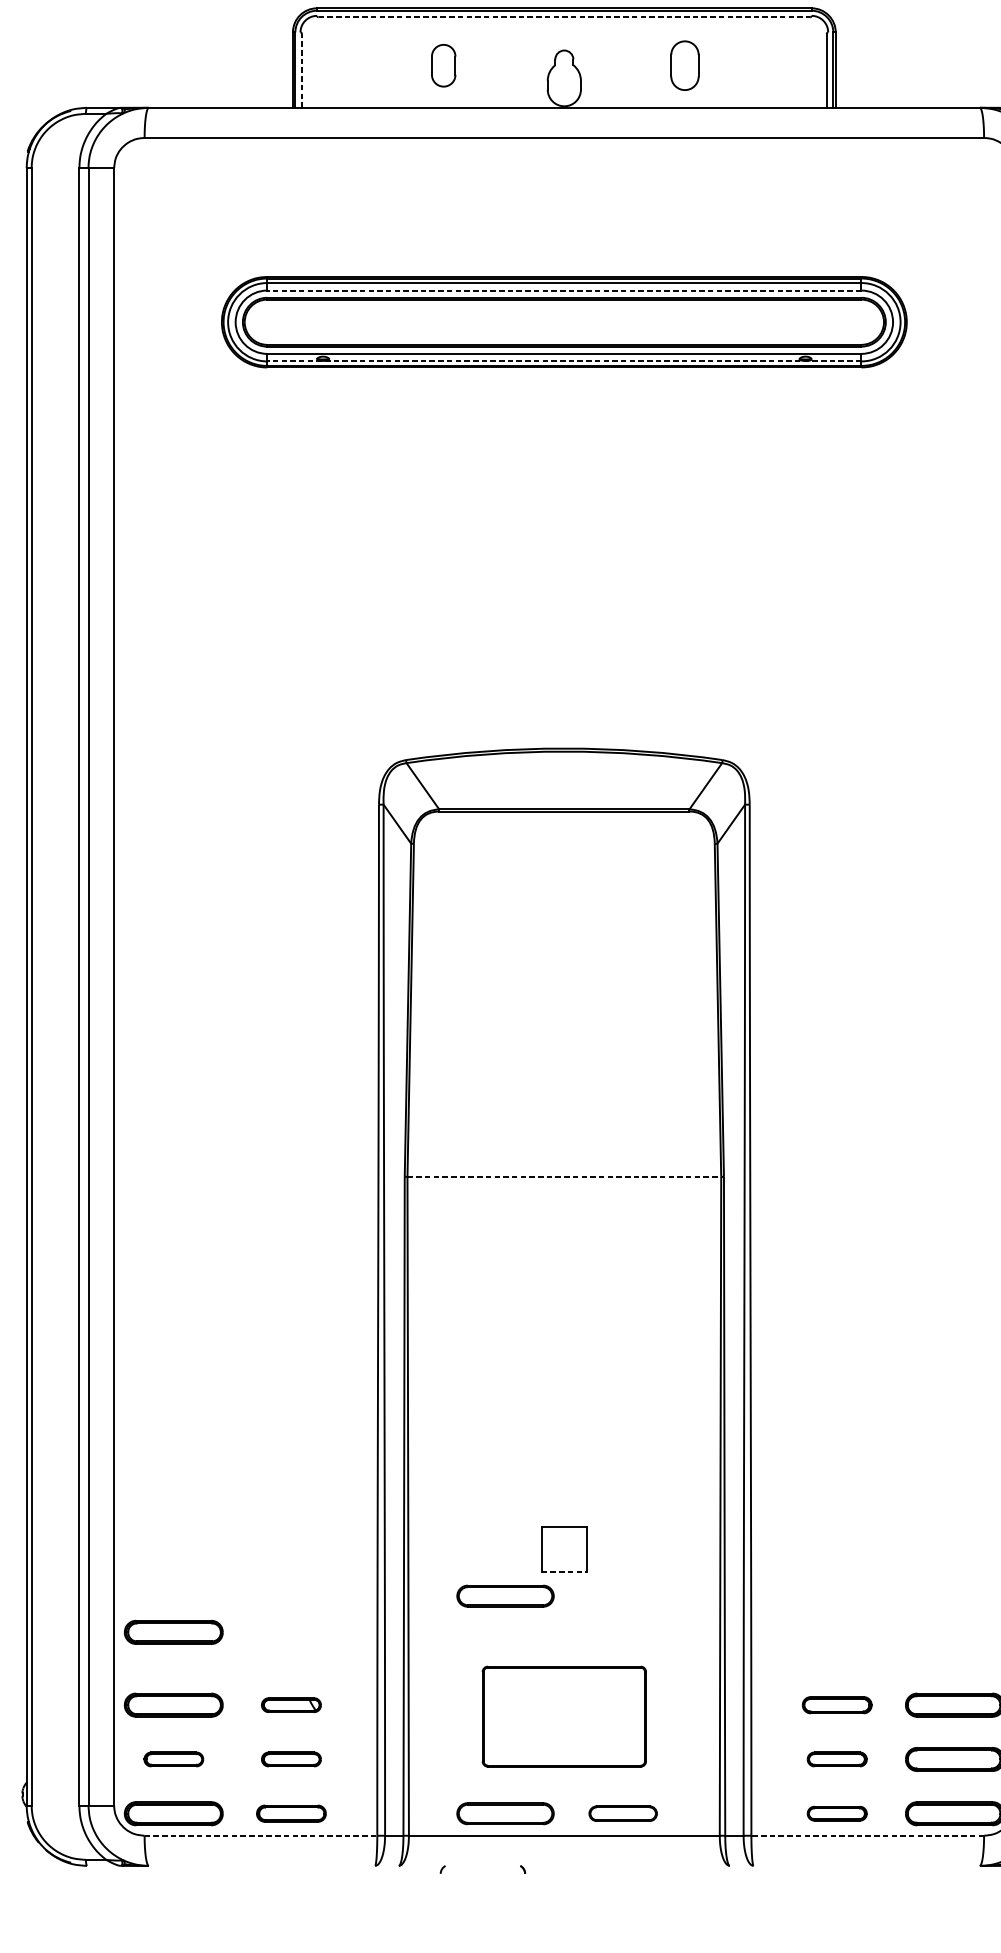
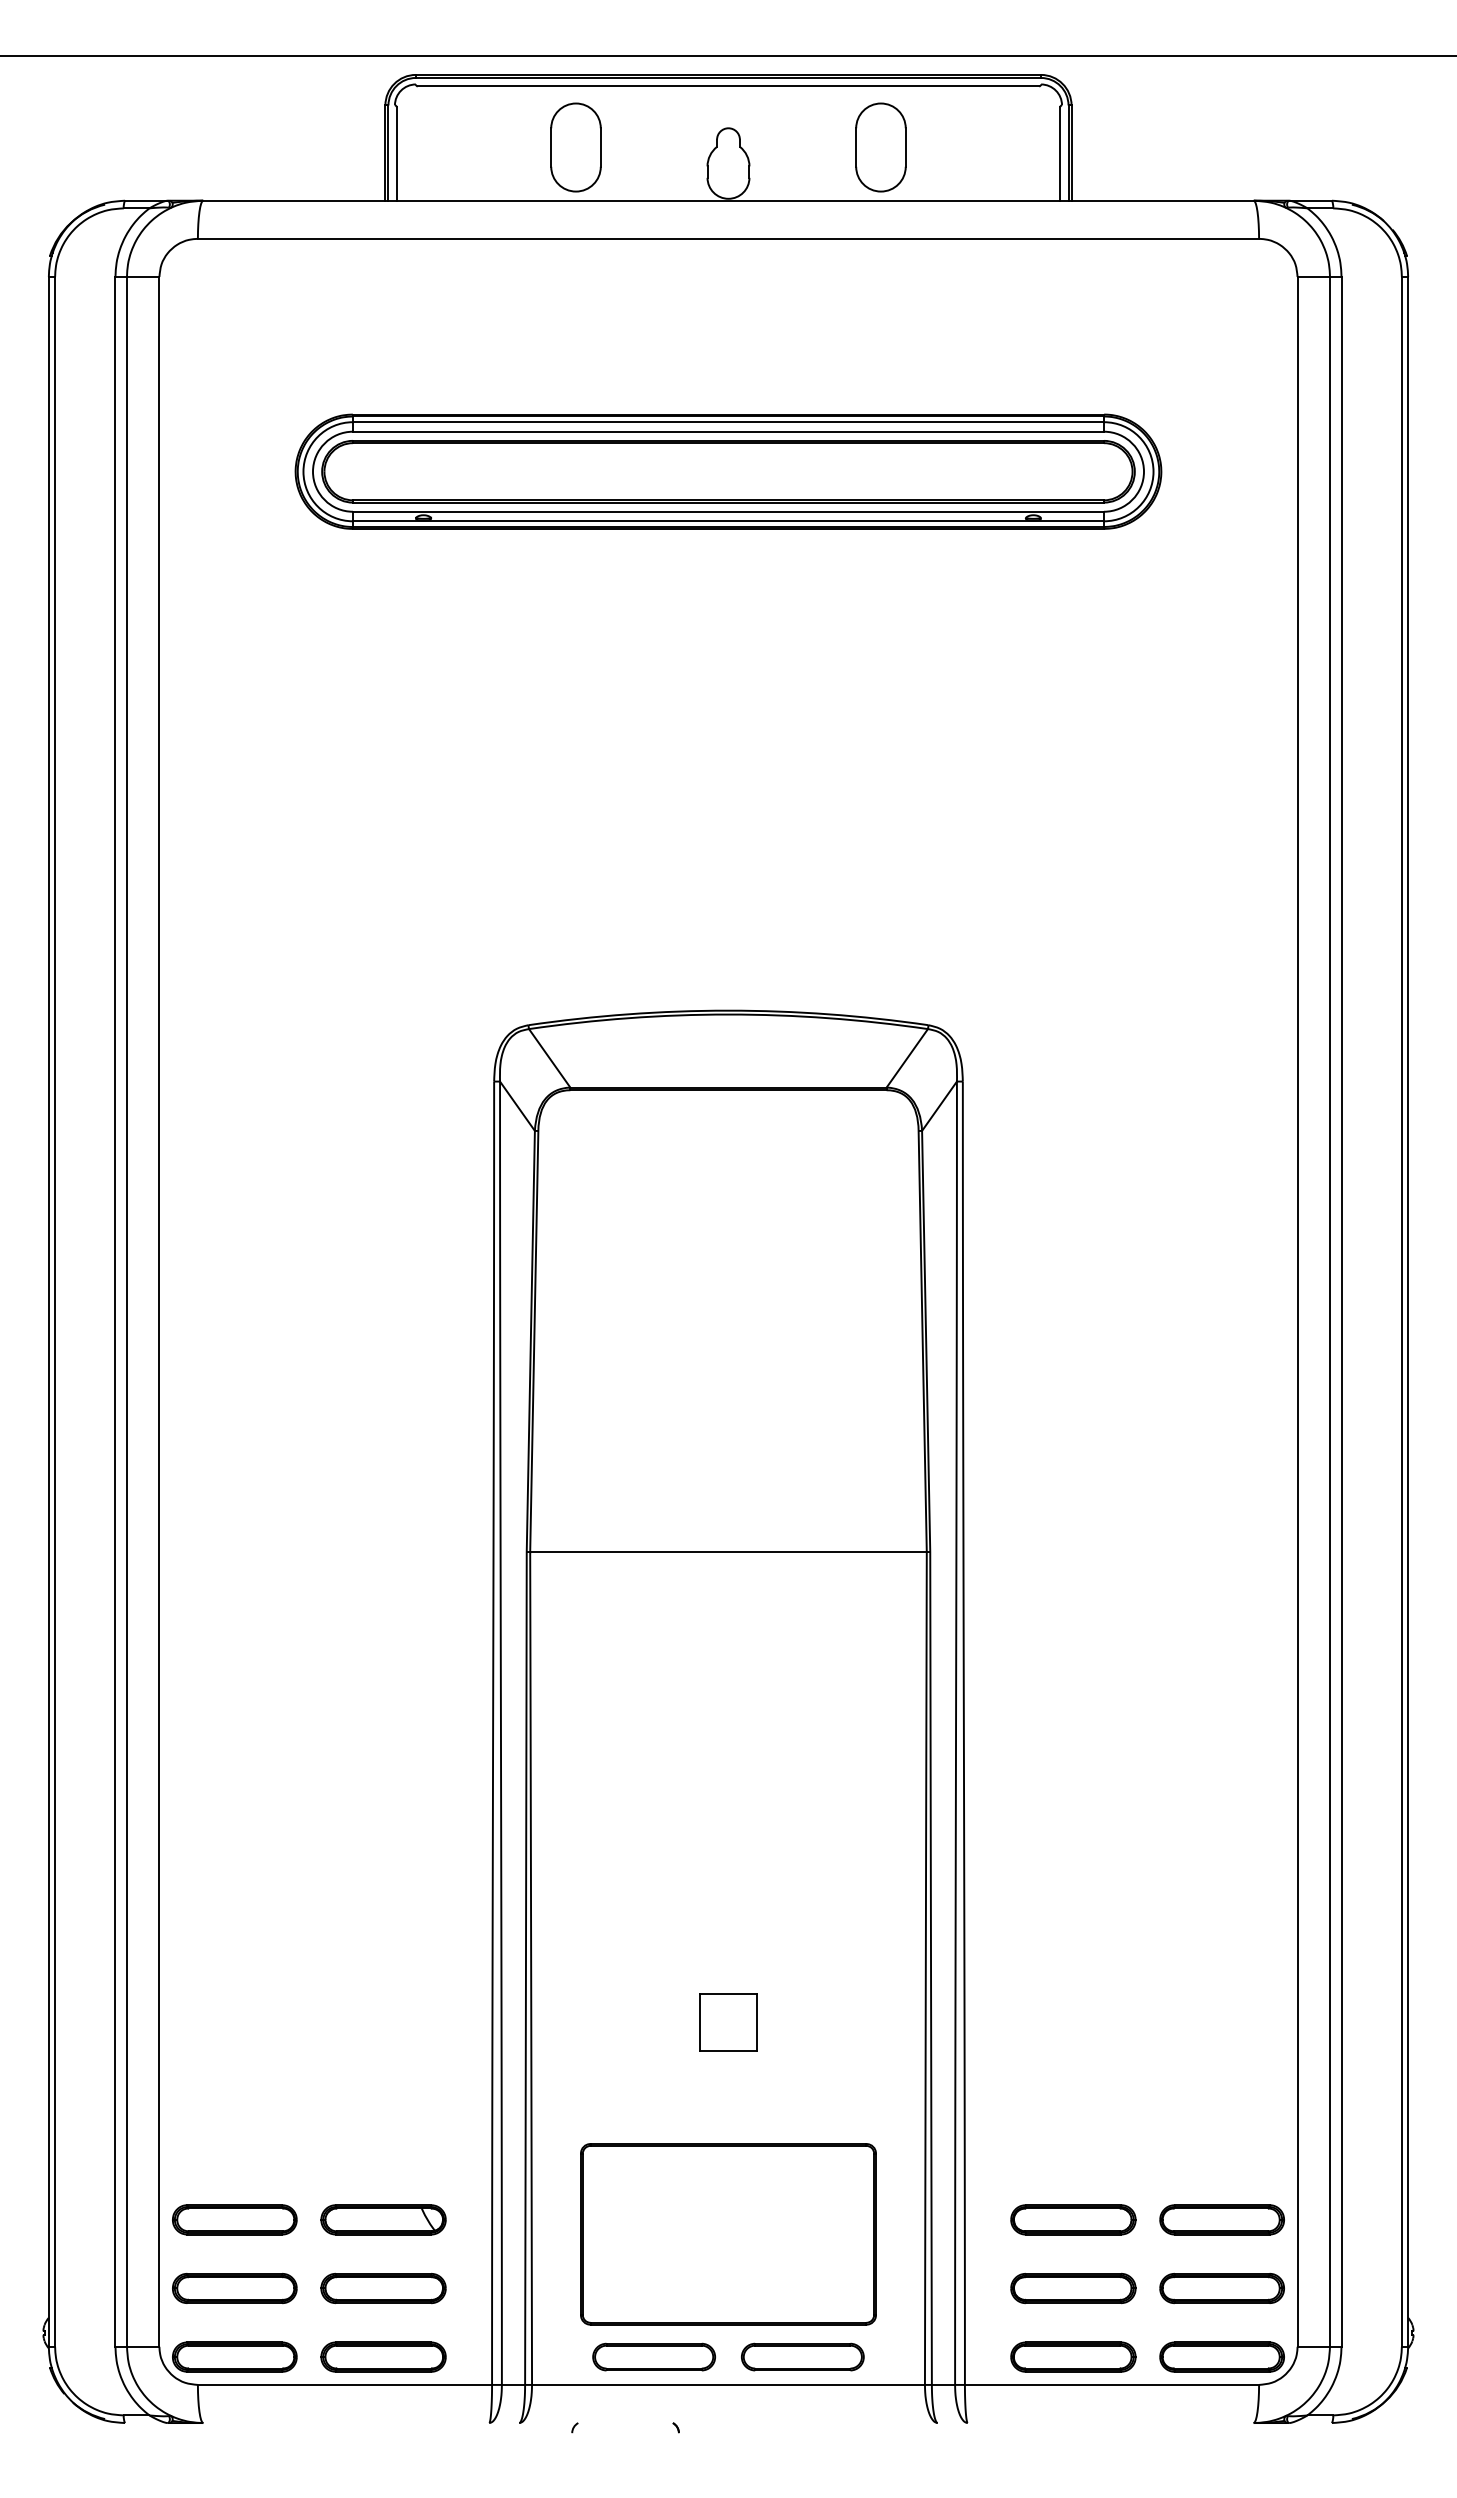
line: (564, 17) -> (728, 86), dashed -> solid
part: (443, 65) -> (575, 147), size x1.67
part: (684, 65) -> (880, 147), size x1.43
line: (301, 71) -> (396, 154), dashed -> solid
line: (564, 290) -> (728, 431), dashed -> solid
line: (564, 361) -> (728, 521), dashed -> solid
line: (564, 1177) -> (728, 1552), dashed -> solid
line: (564, 1571) -> (728, 2051), dashed -> solid
part: (505, 1595) -> (653, 2081), removed
part: (173, 1632) -> (234, 2127), removed
part: (291, 1704) -> (383, 2219), size x1.67
part: (837, 1704) -> (1073, 2219), size x1.43
part: (564, 1716) -> (728, 2234), size x1.43
part: (173, 1759) -> (234, 2288), size x1.67
part: (291, 1759) -> (383, 2288), size x1.67
part: (837, 1759) -> (1073, 2288), size x1.67
part: (291, 1813) -> (383, 2356), size x1.43
part: (622, 1813) -> (802, 2356), size x1.43
part: (837, 1813) -> (1073, 2356), size x1.67
line: (261, 1835) -> (345, 2384), dashed -> solid
line: (867, 1835) -> (1111, 2384), dashed -> solid

